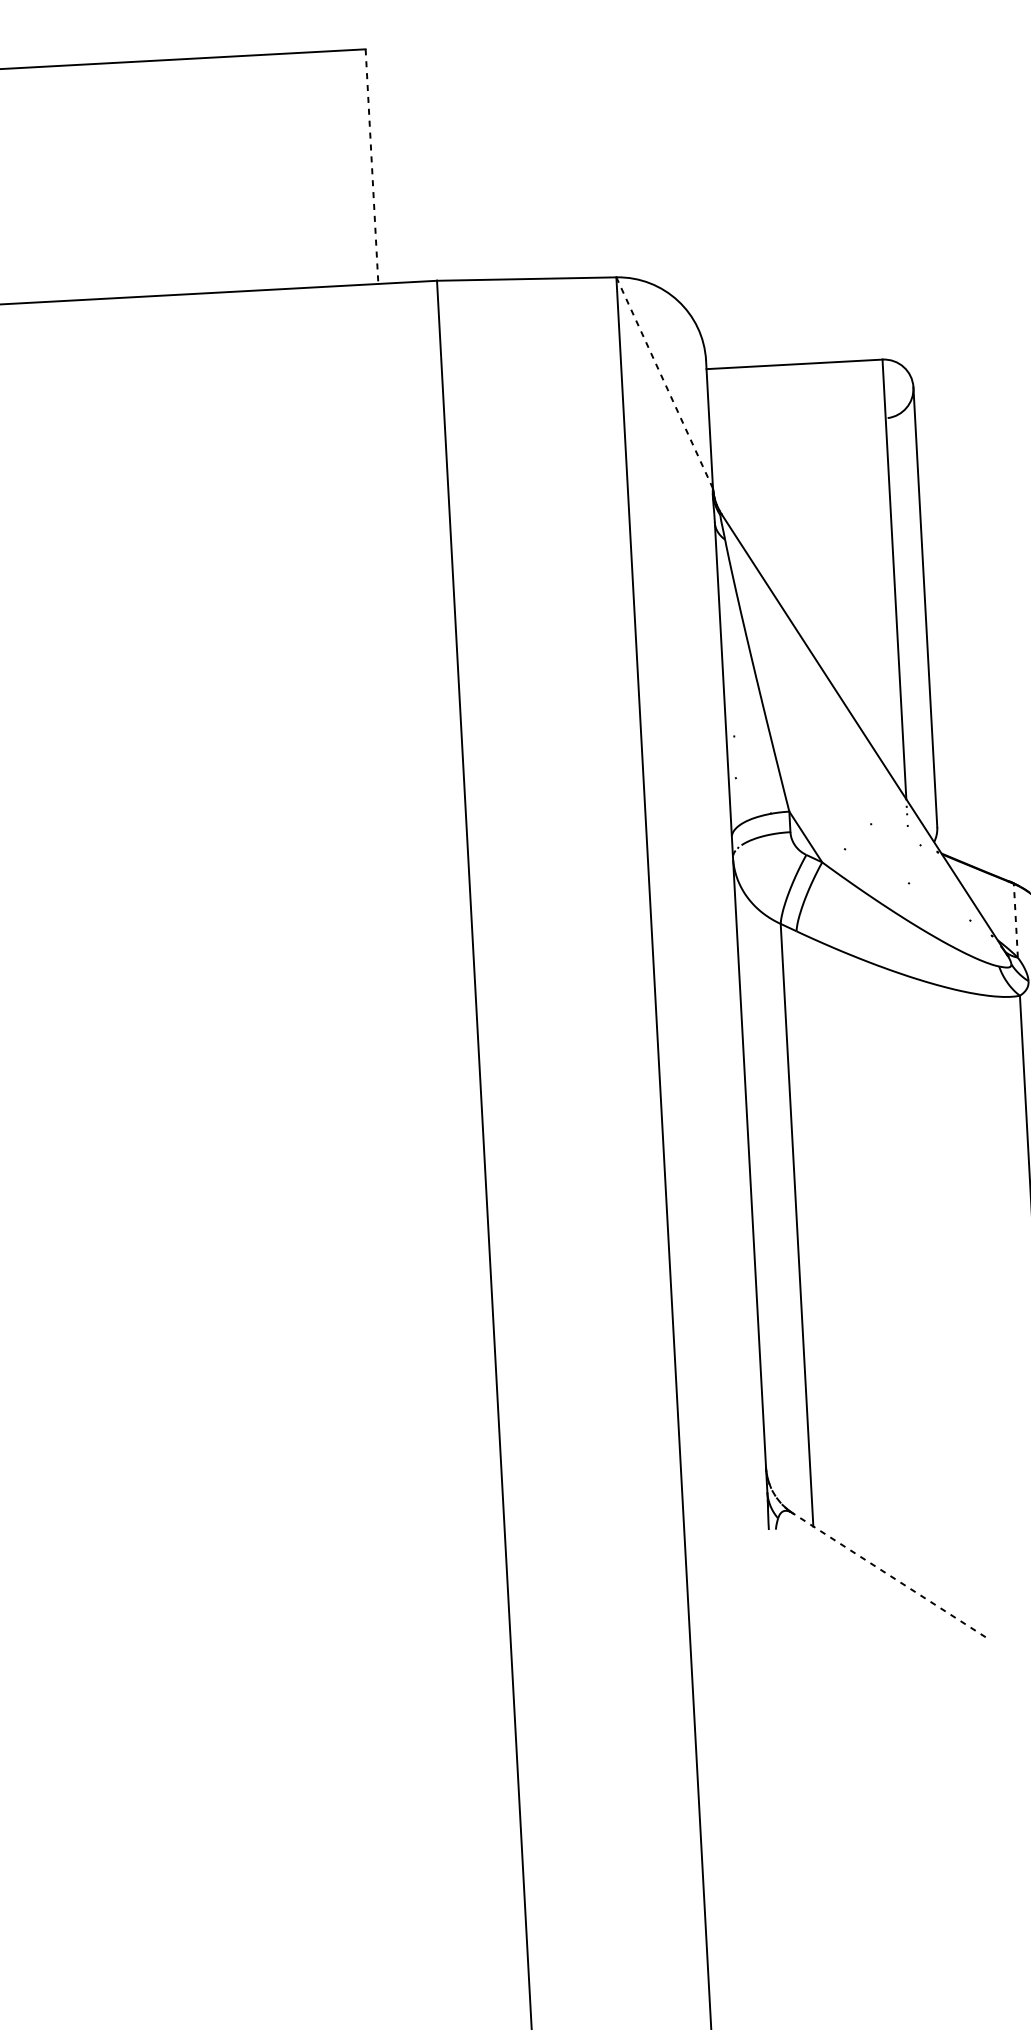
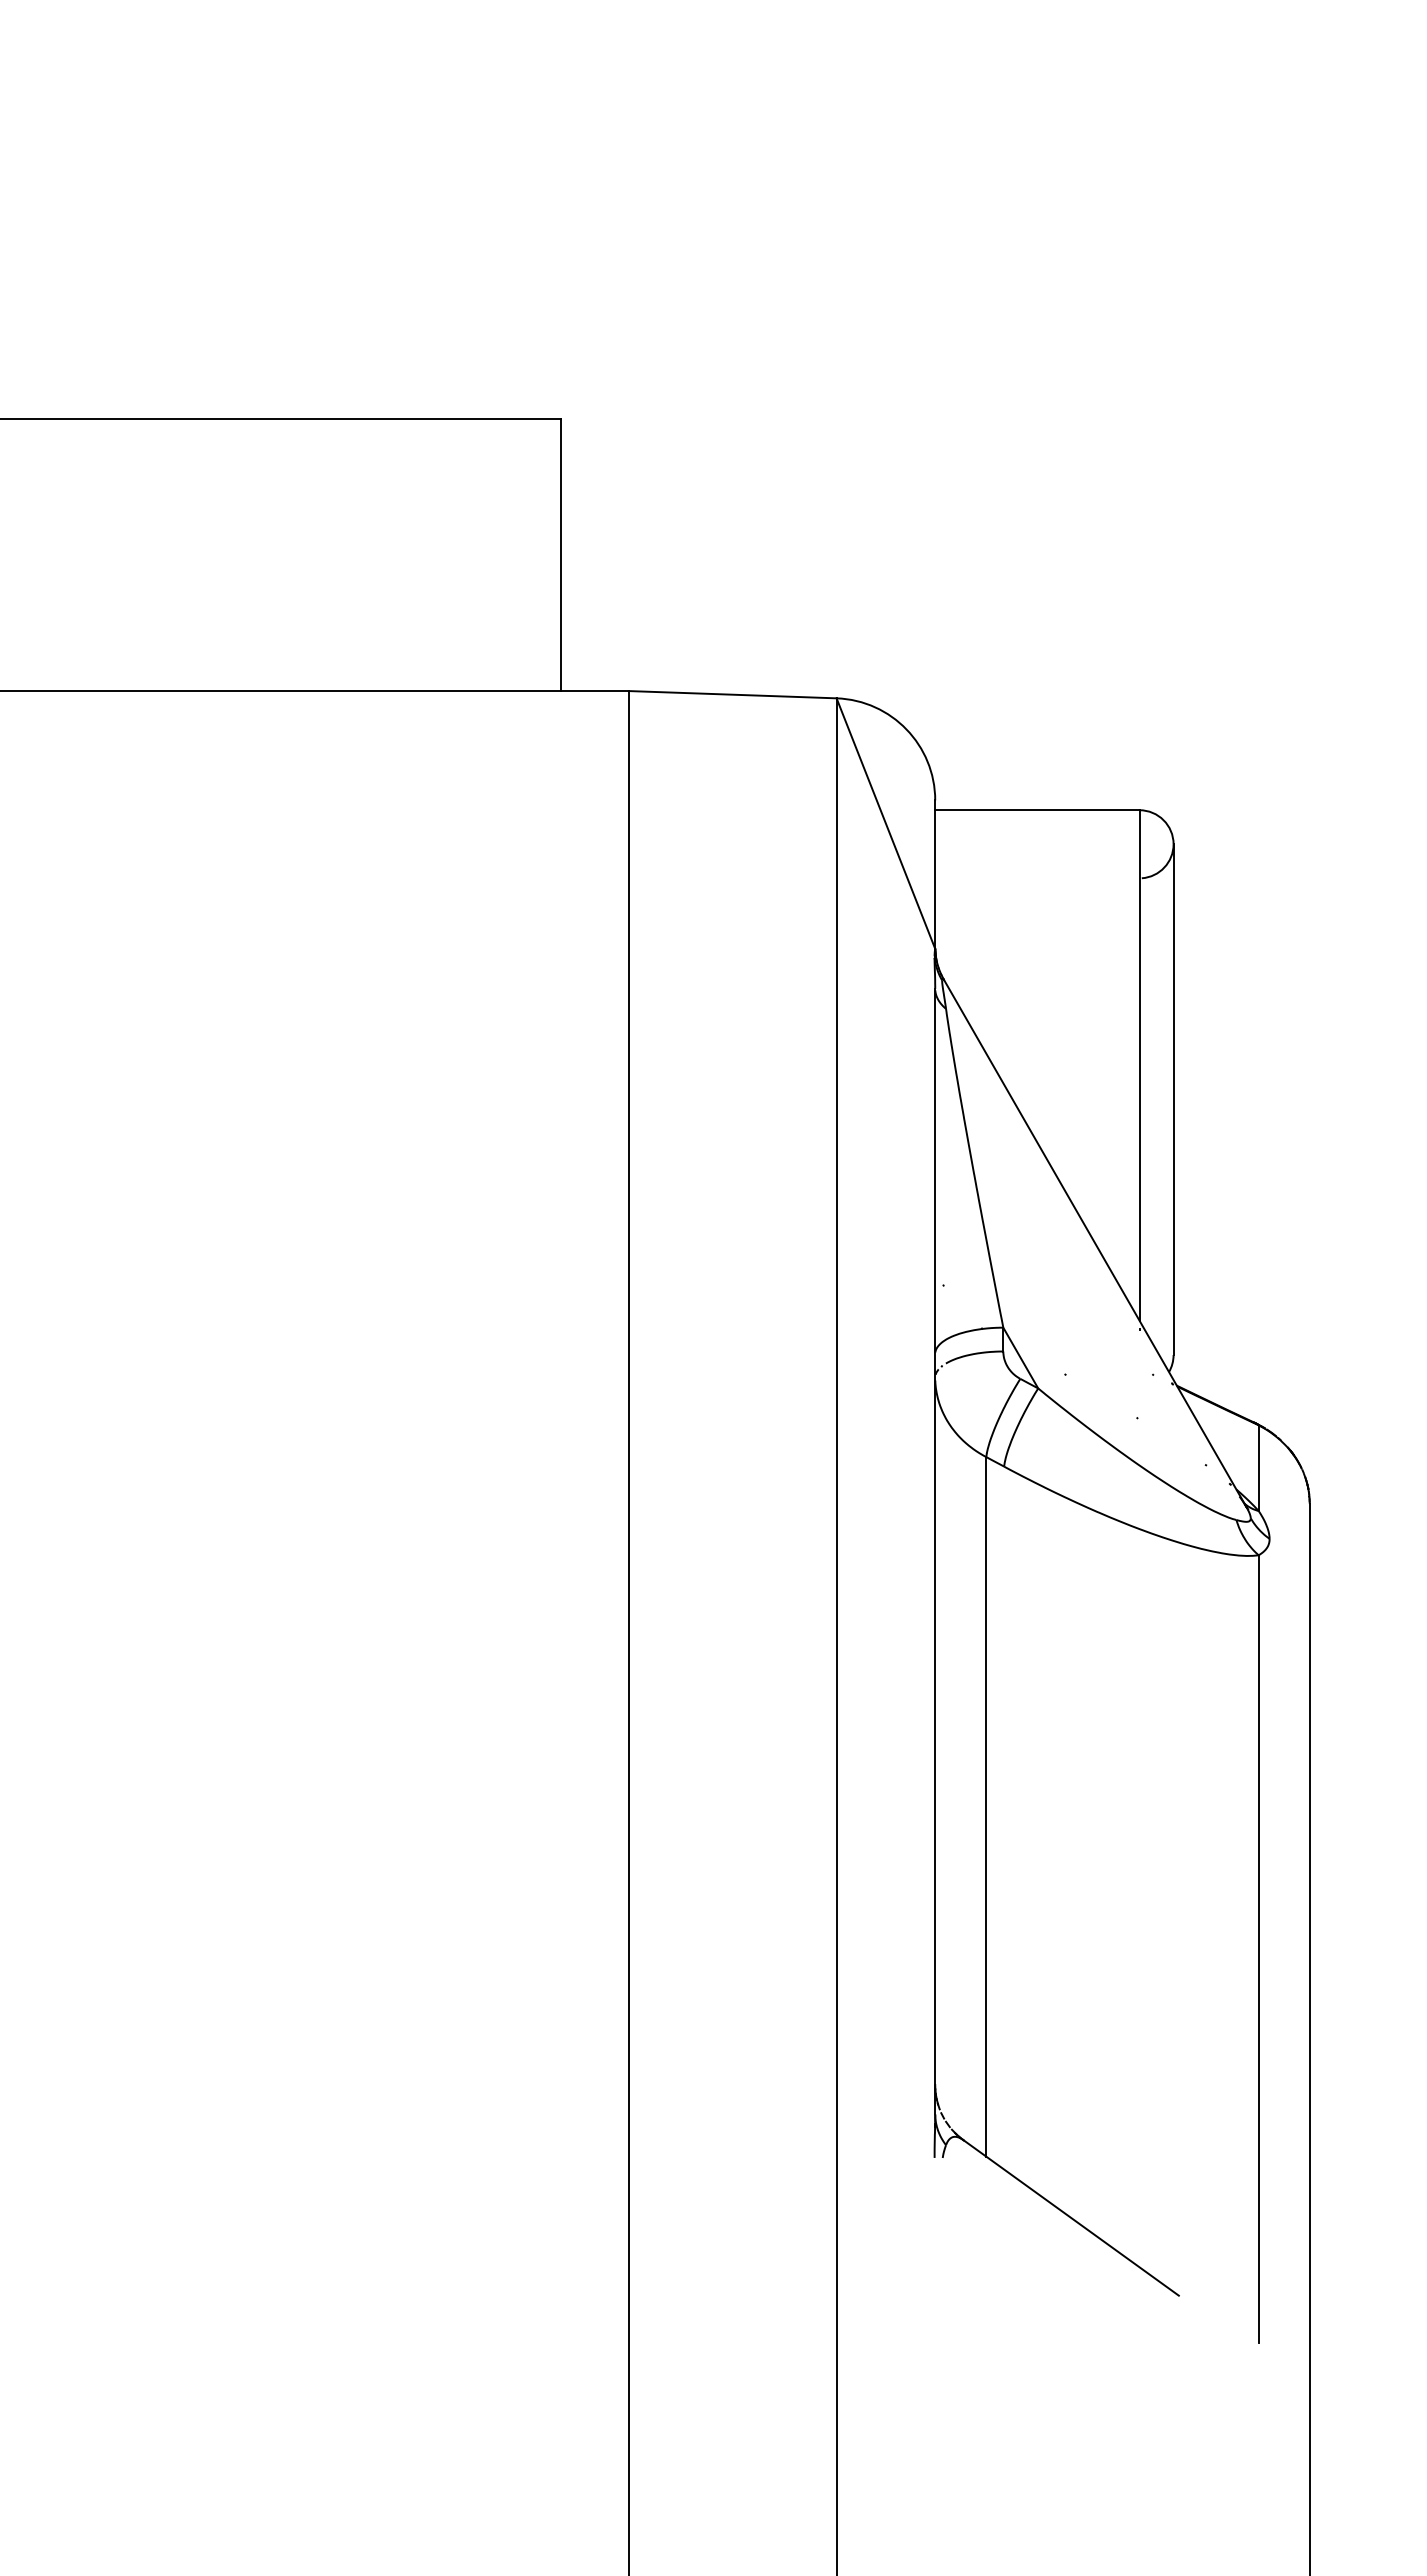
line: (371, 167) -> (560, 555), dashed -> solid
line: (664, 382) -> (885, 823), dashed -> solid
line: (1015, 921) -> (1258, 1468), dashed -> solid
line: (889, 1575) -> (1071, 2218), dashed -> solid

